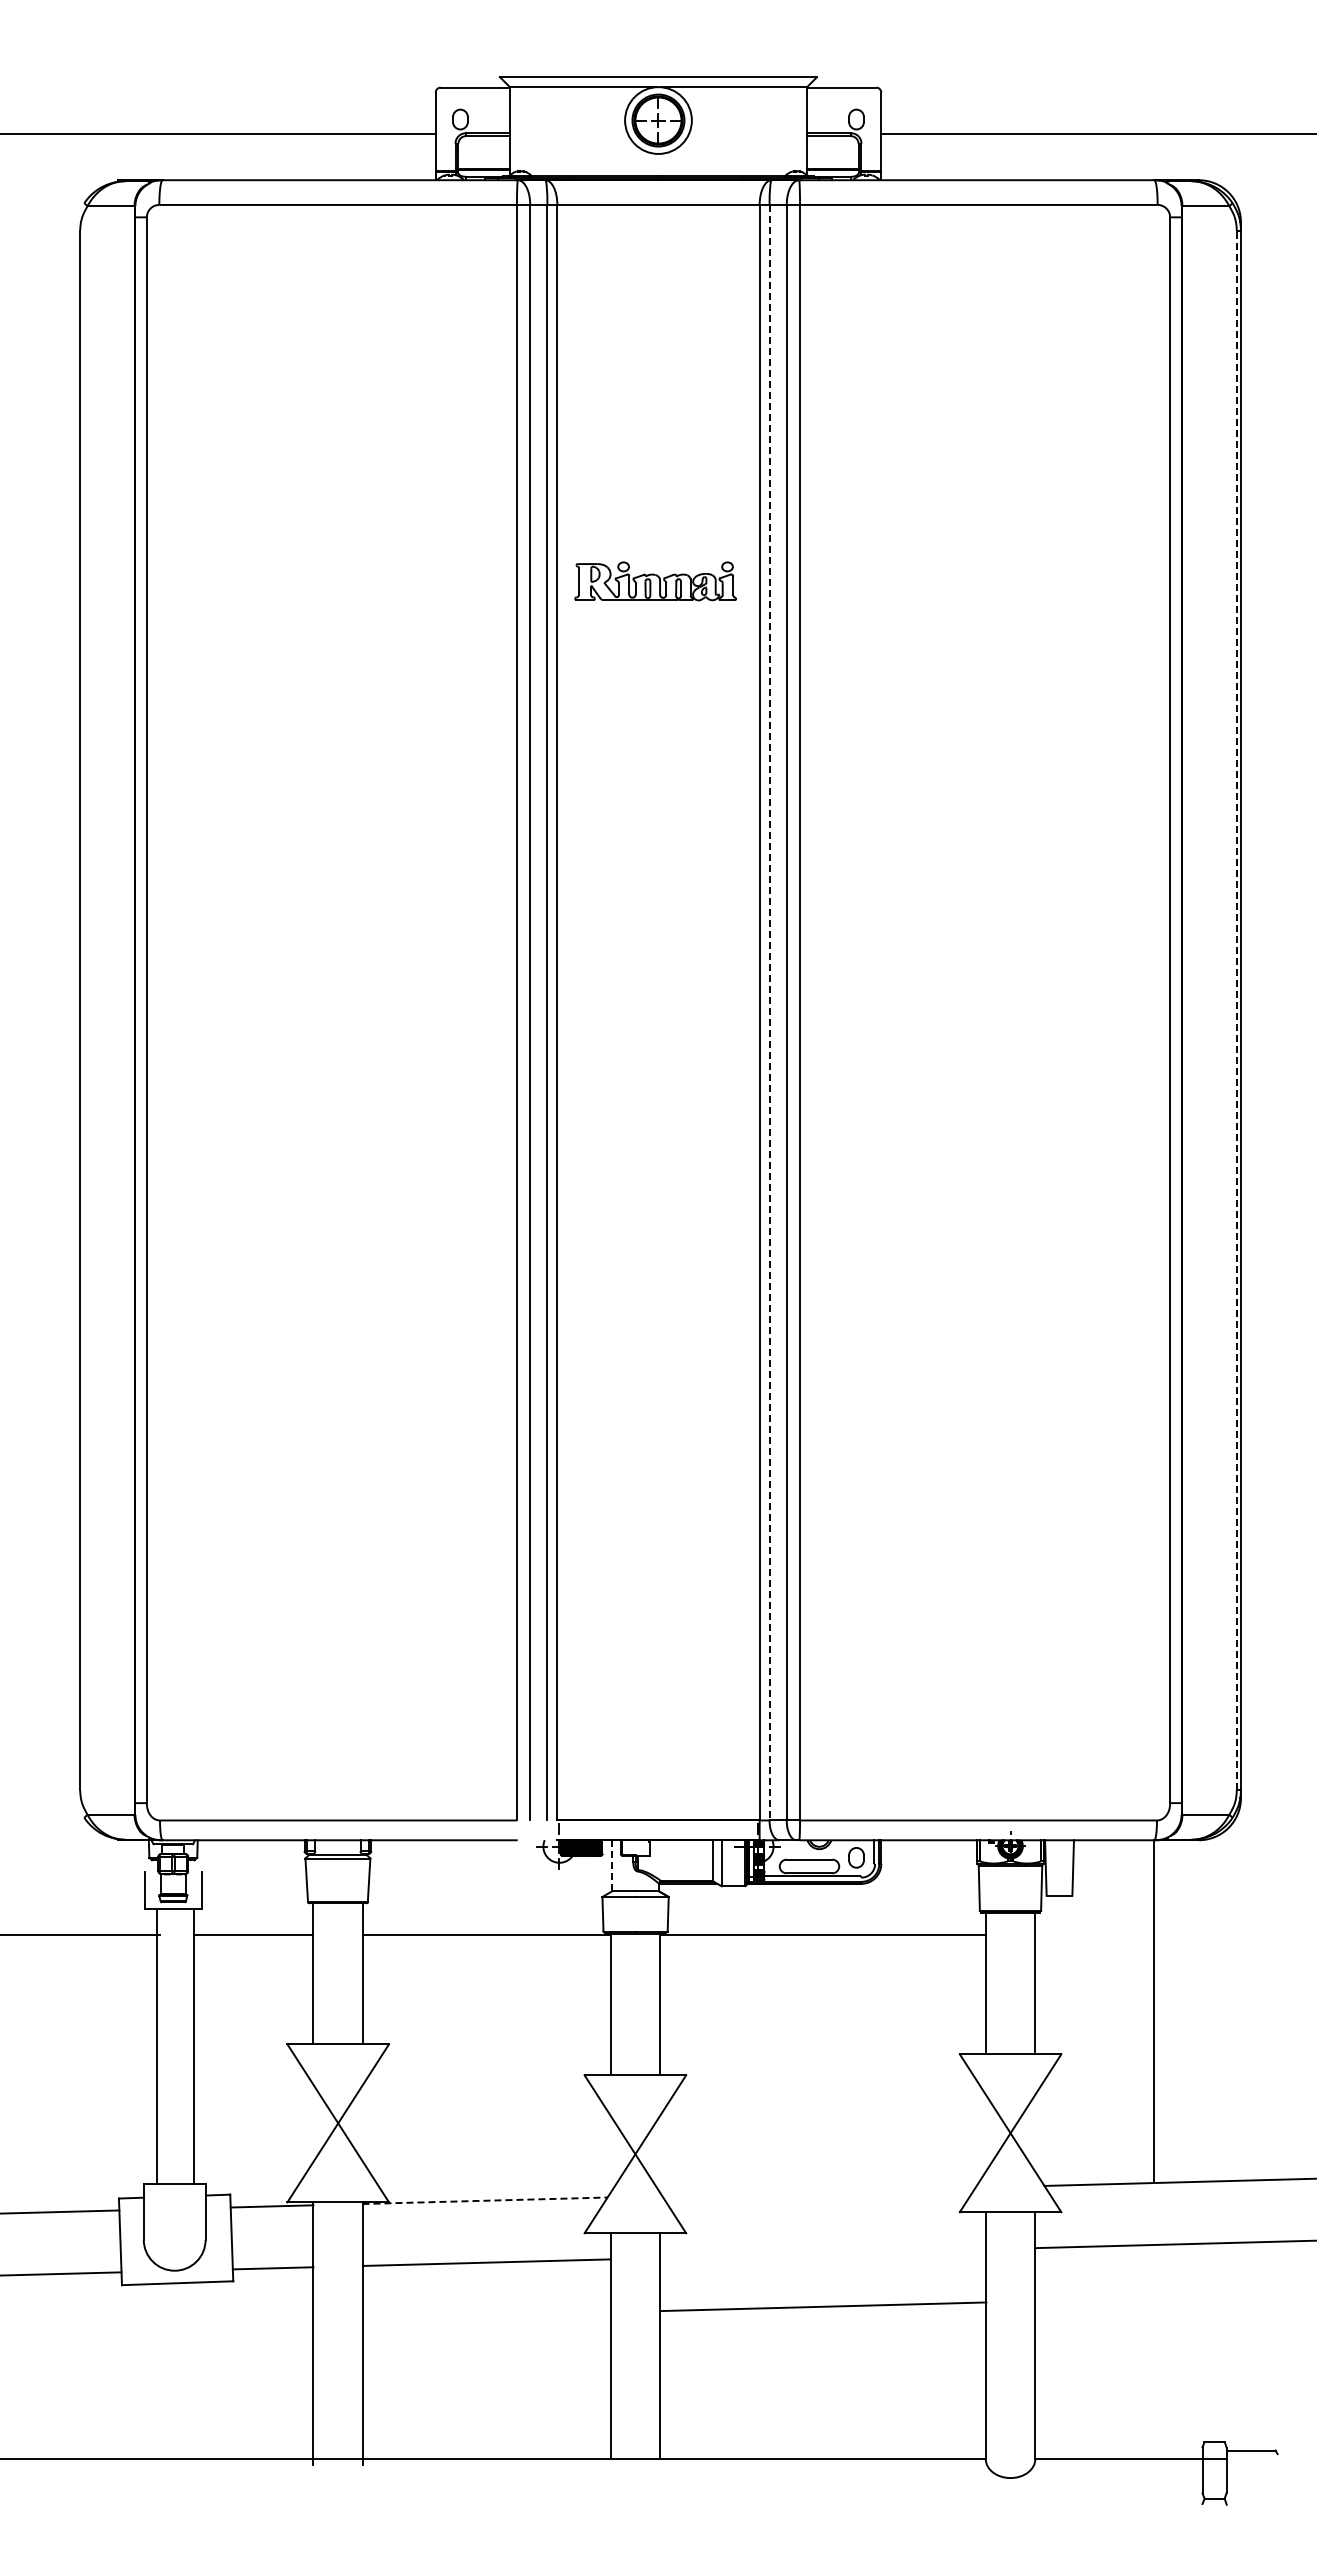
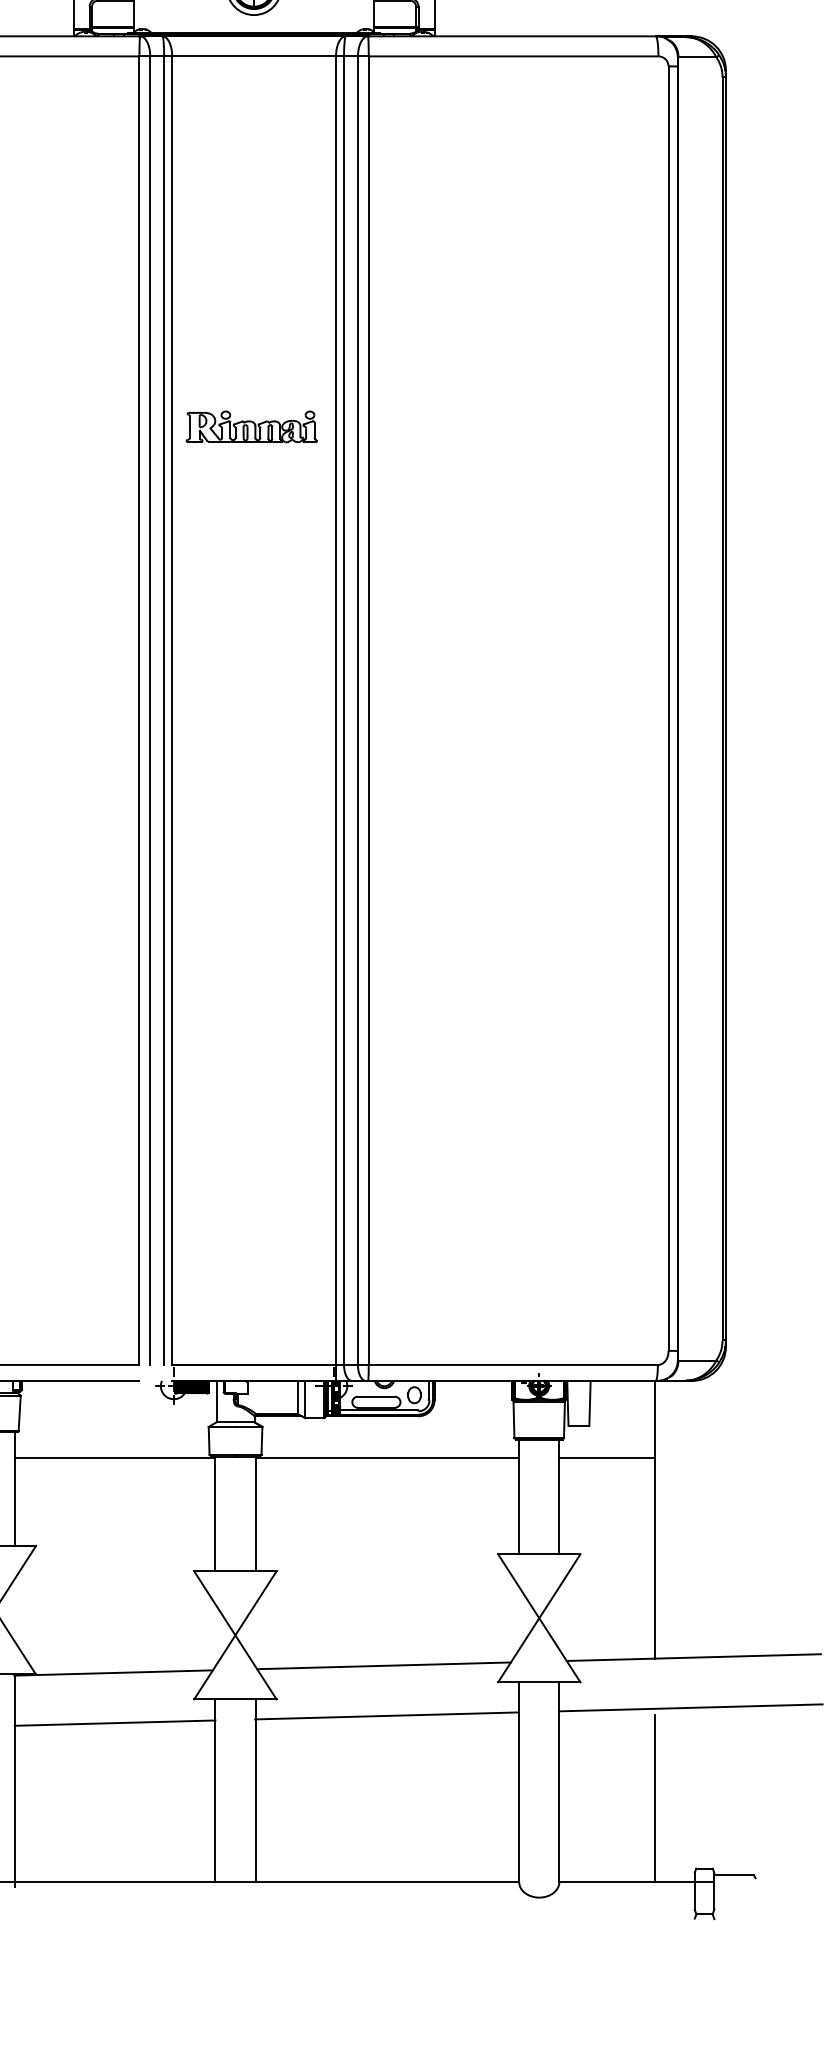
part: (655, 581) -> (251, 426), moved
line: (1236, 1010) -> (722, 708), dashed -> solid
line: (769, 1012) -> (344, 710), dashed -> solid
line: (612, 1865) -> (216, 1401), dashed -> solid
line: (1094, 1935) -> (607, 1458), added
line: (818, 2191) -> (383, 1665), added
line: (485, 2200) -> (113, 1672), dashed -> solid
line: (823, 2306) -> (386, 1715), moved
line: (1153, 2355) -> (655, 1798), added

